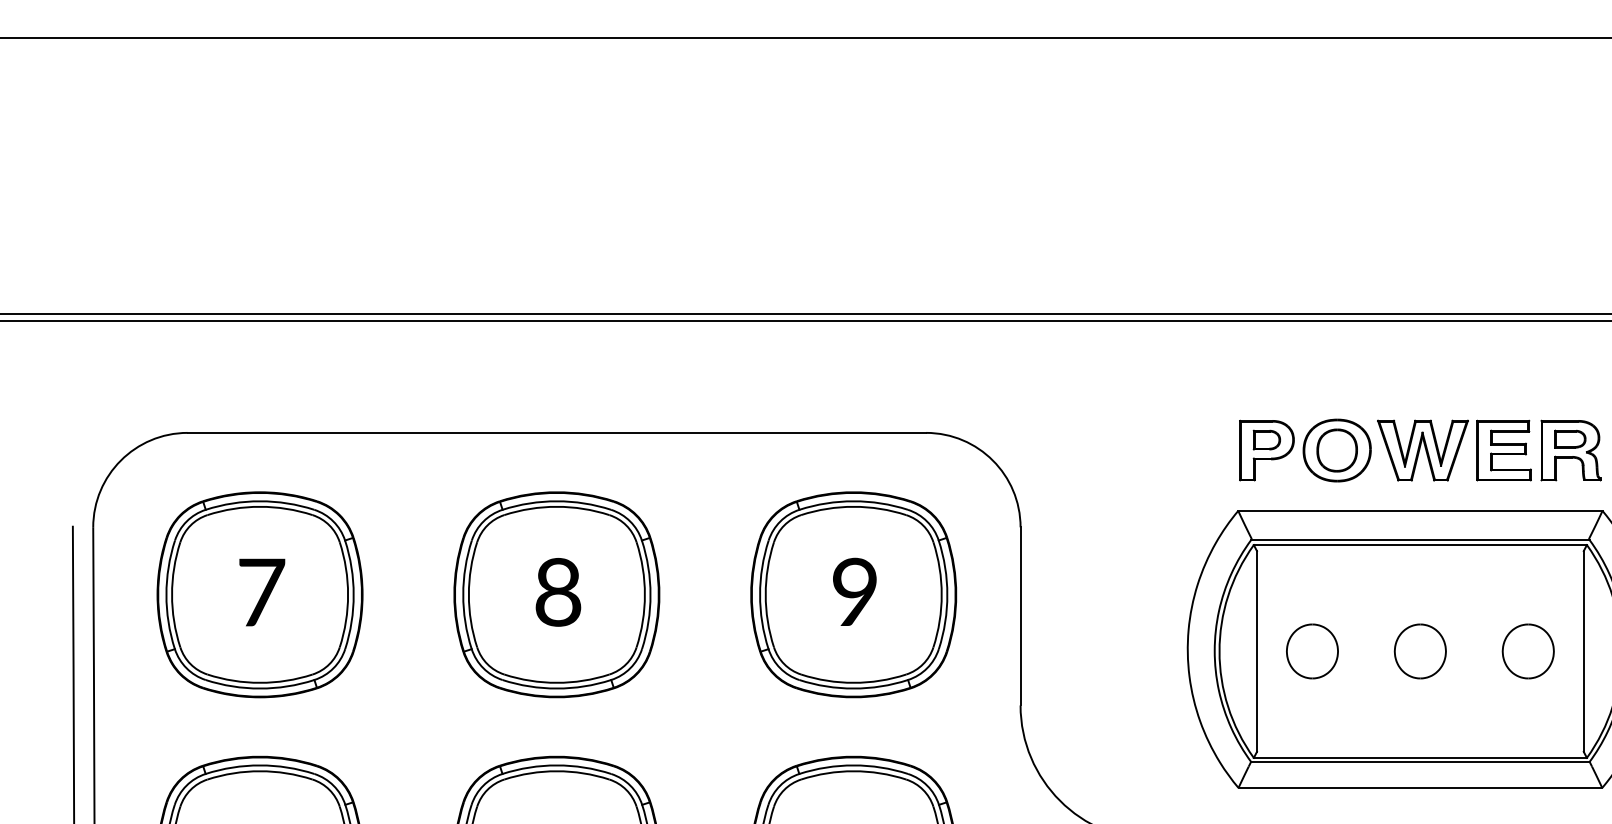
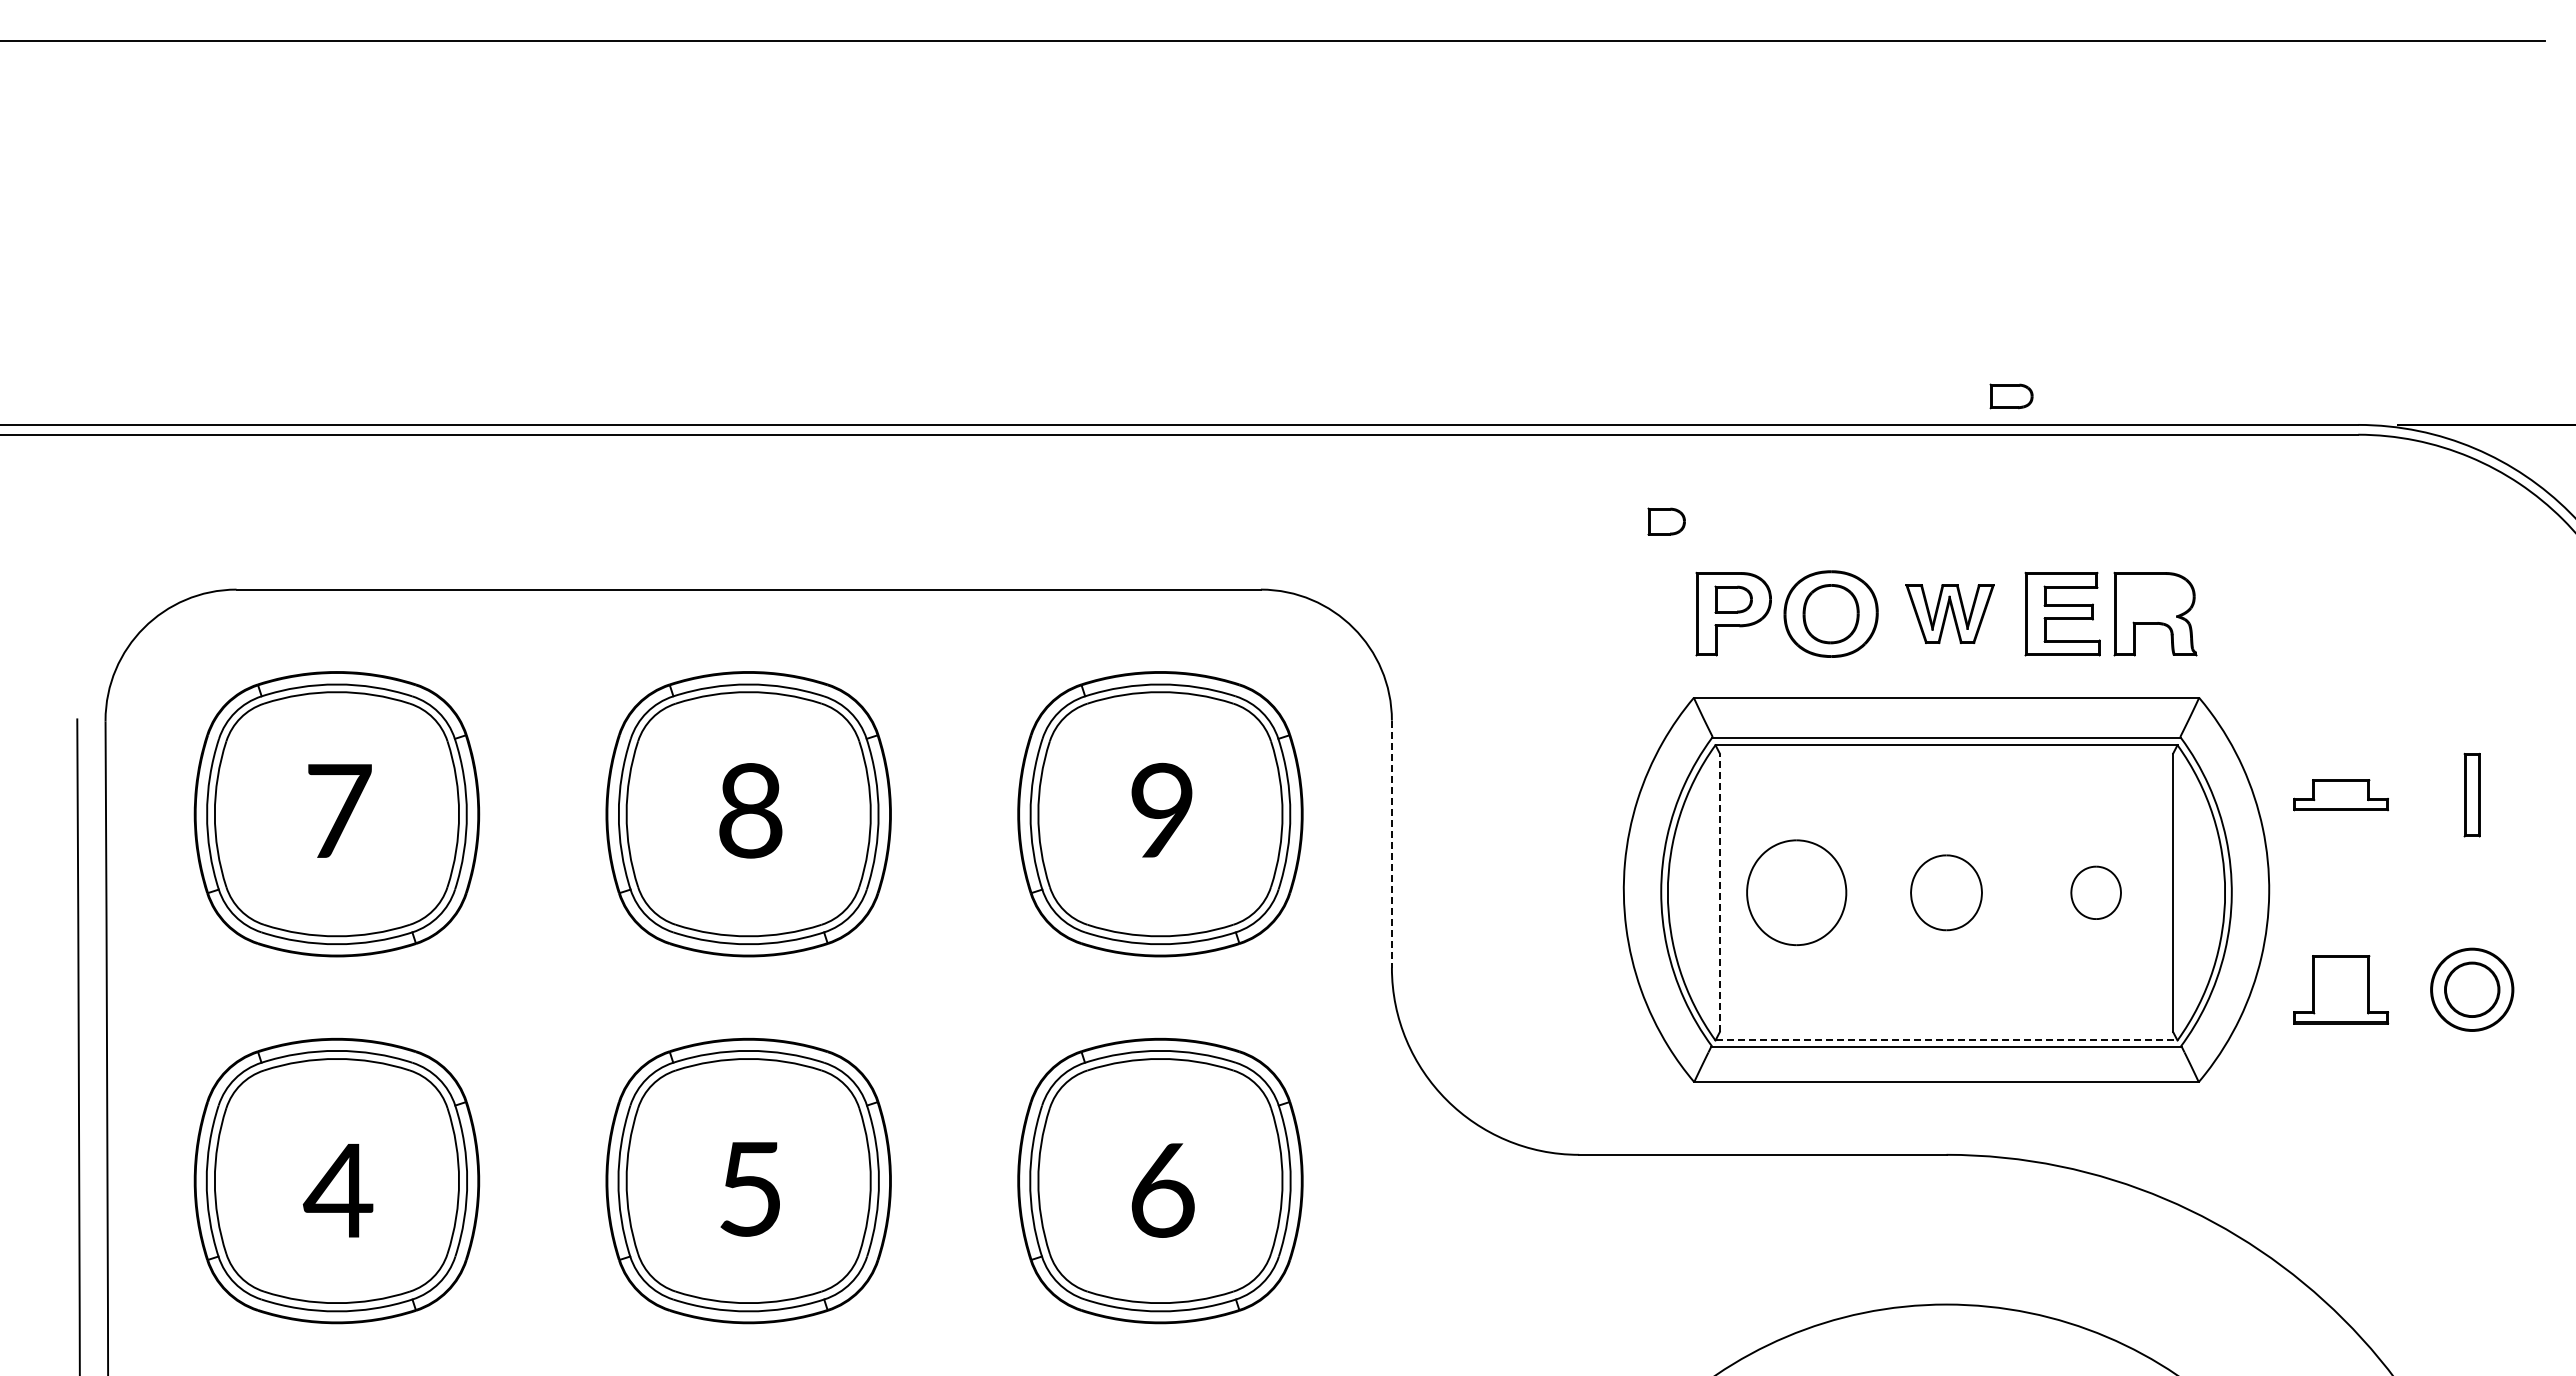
part: (1218, 383) -> (1666, 521), added
part: (1570, 439) -> (2011, 396), moved
part: (1422, 450) -> (1949, 613), size x0.7
line: (1020, 616) -> (1391, 844), solid -> dashed
line: (1256, 651) -> (1719, 892), solid -> dashed
part: (1312, 651) -> (1796, 892), size x1.4
part: (1527, 651) -> (2095, 892), size x0.7
line: (1421, 757) -> (1947, 1040), solid -> dashed

